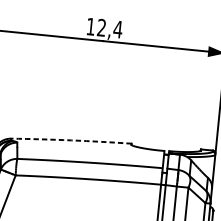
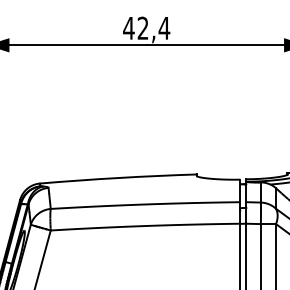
text: (90, 26) -> (128, 28), 12,4 -> 42,4
arc: (71, 140) -> (118, 177), dashed -> solid

